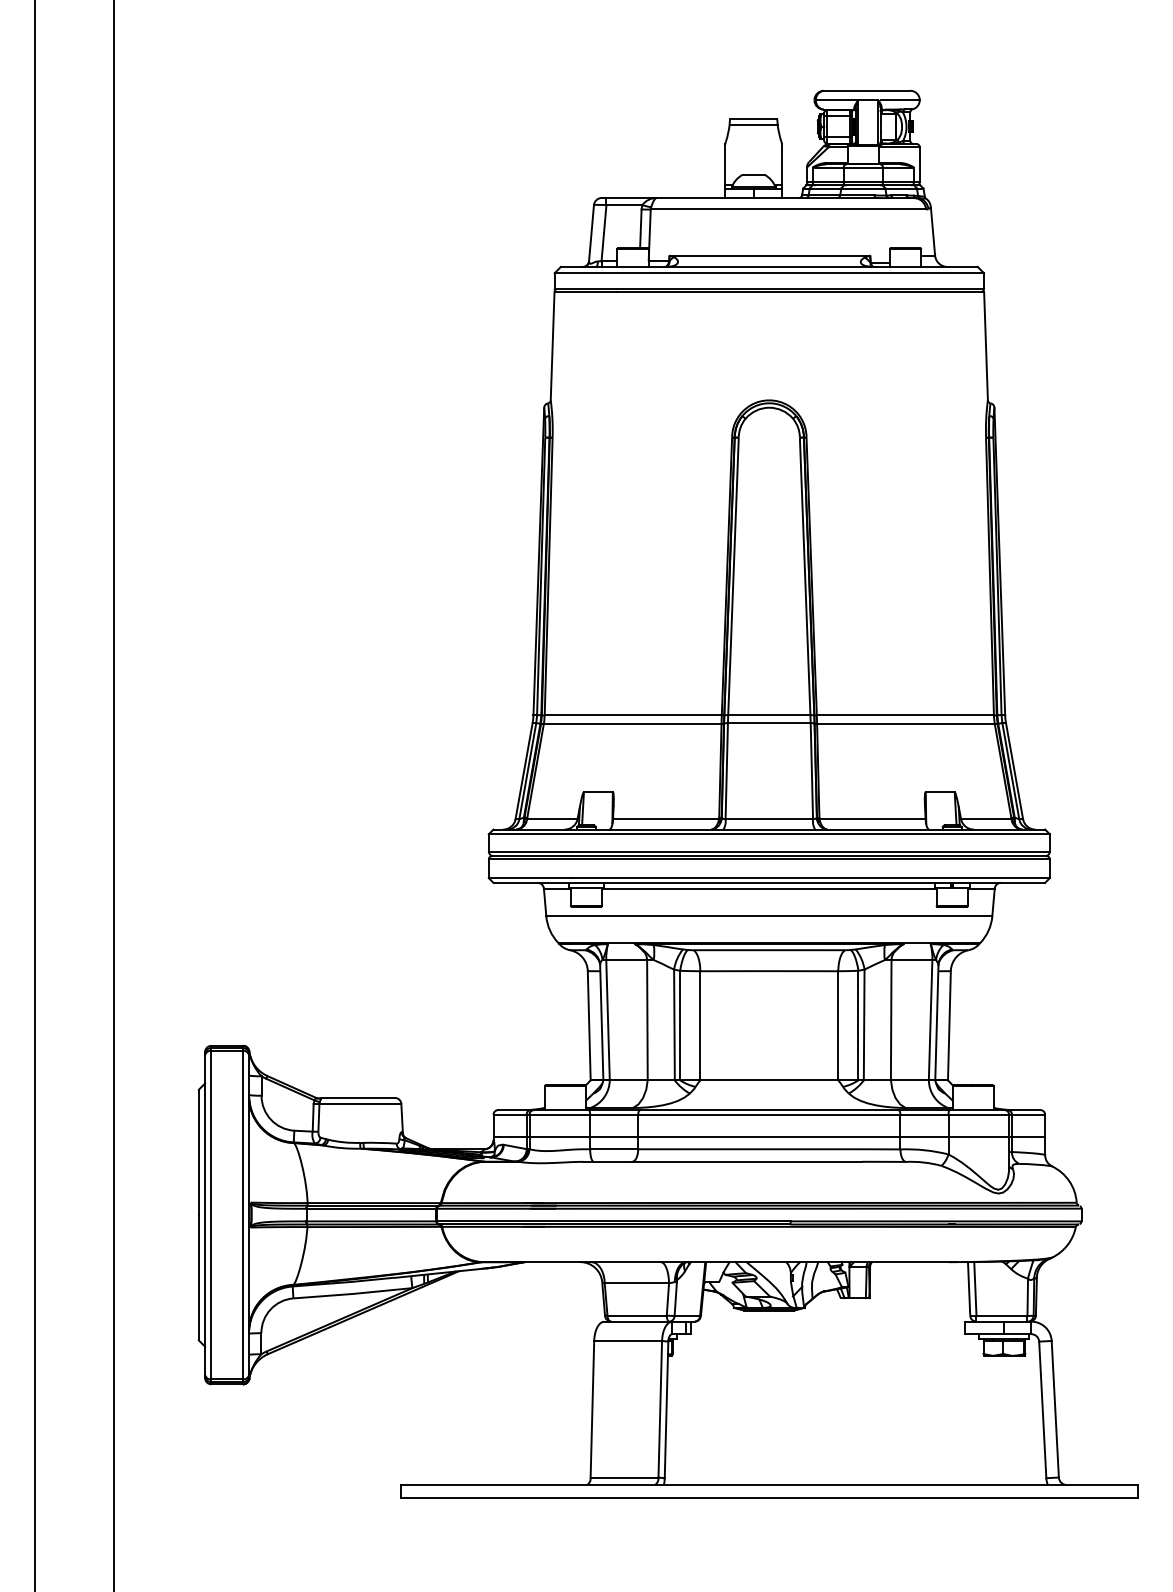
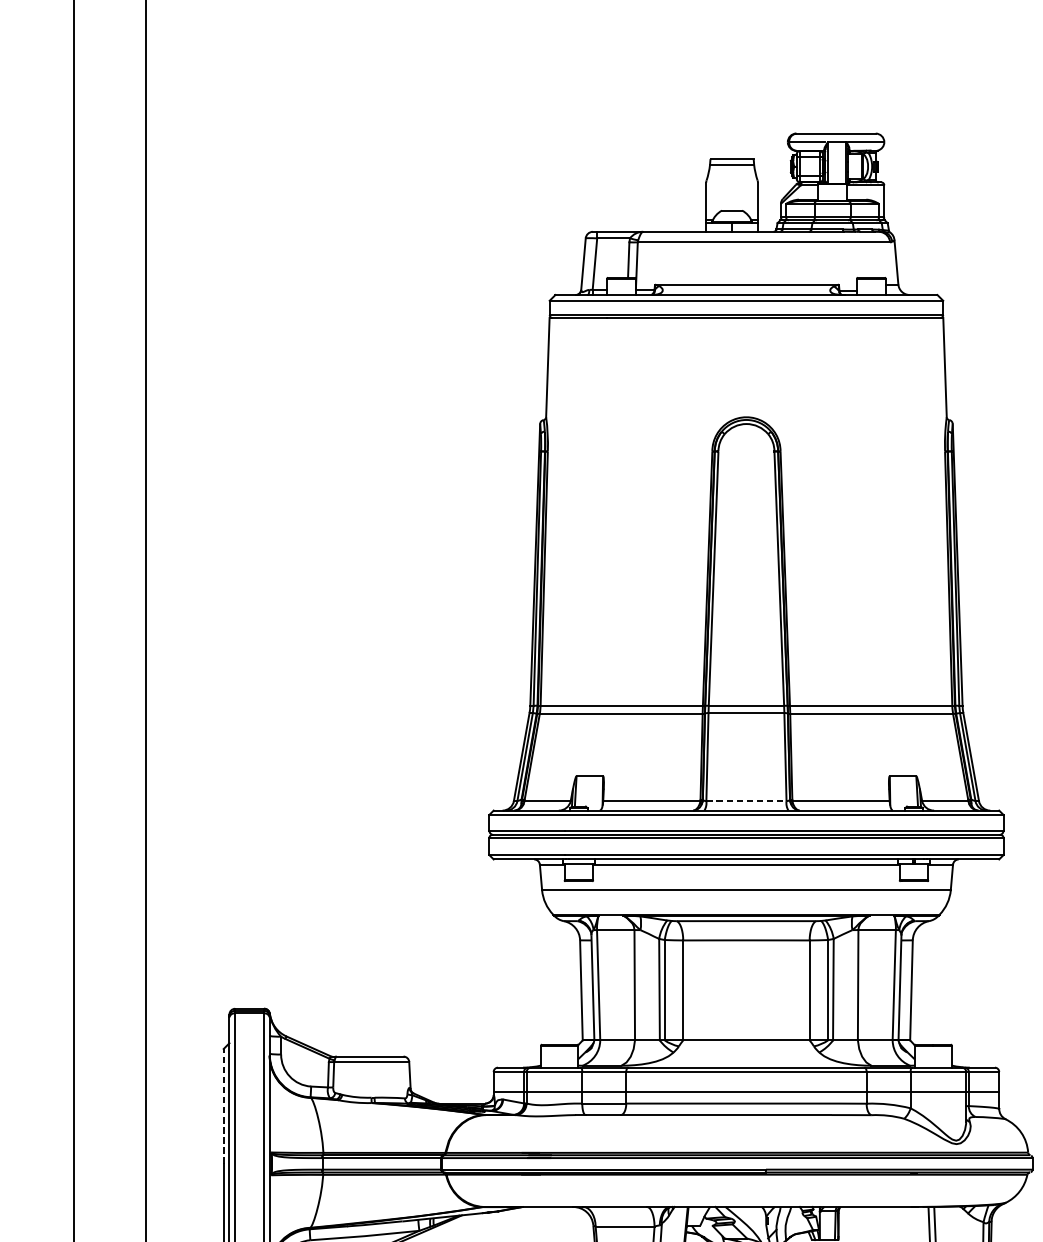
line: (769, 819) -> (746, 801), solid -> dashed
line: (198, 1152) -> (223, 1106), solid -> dashed

